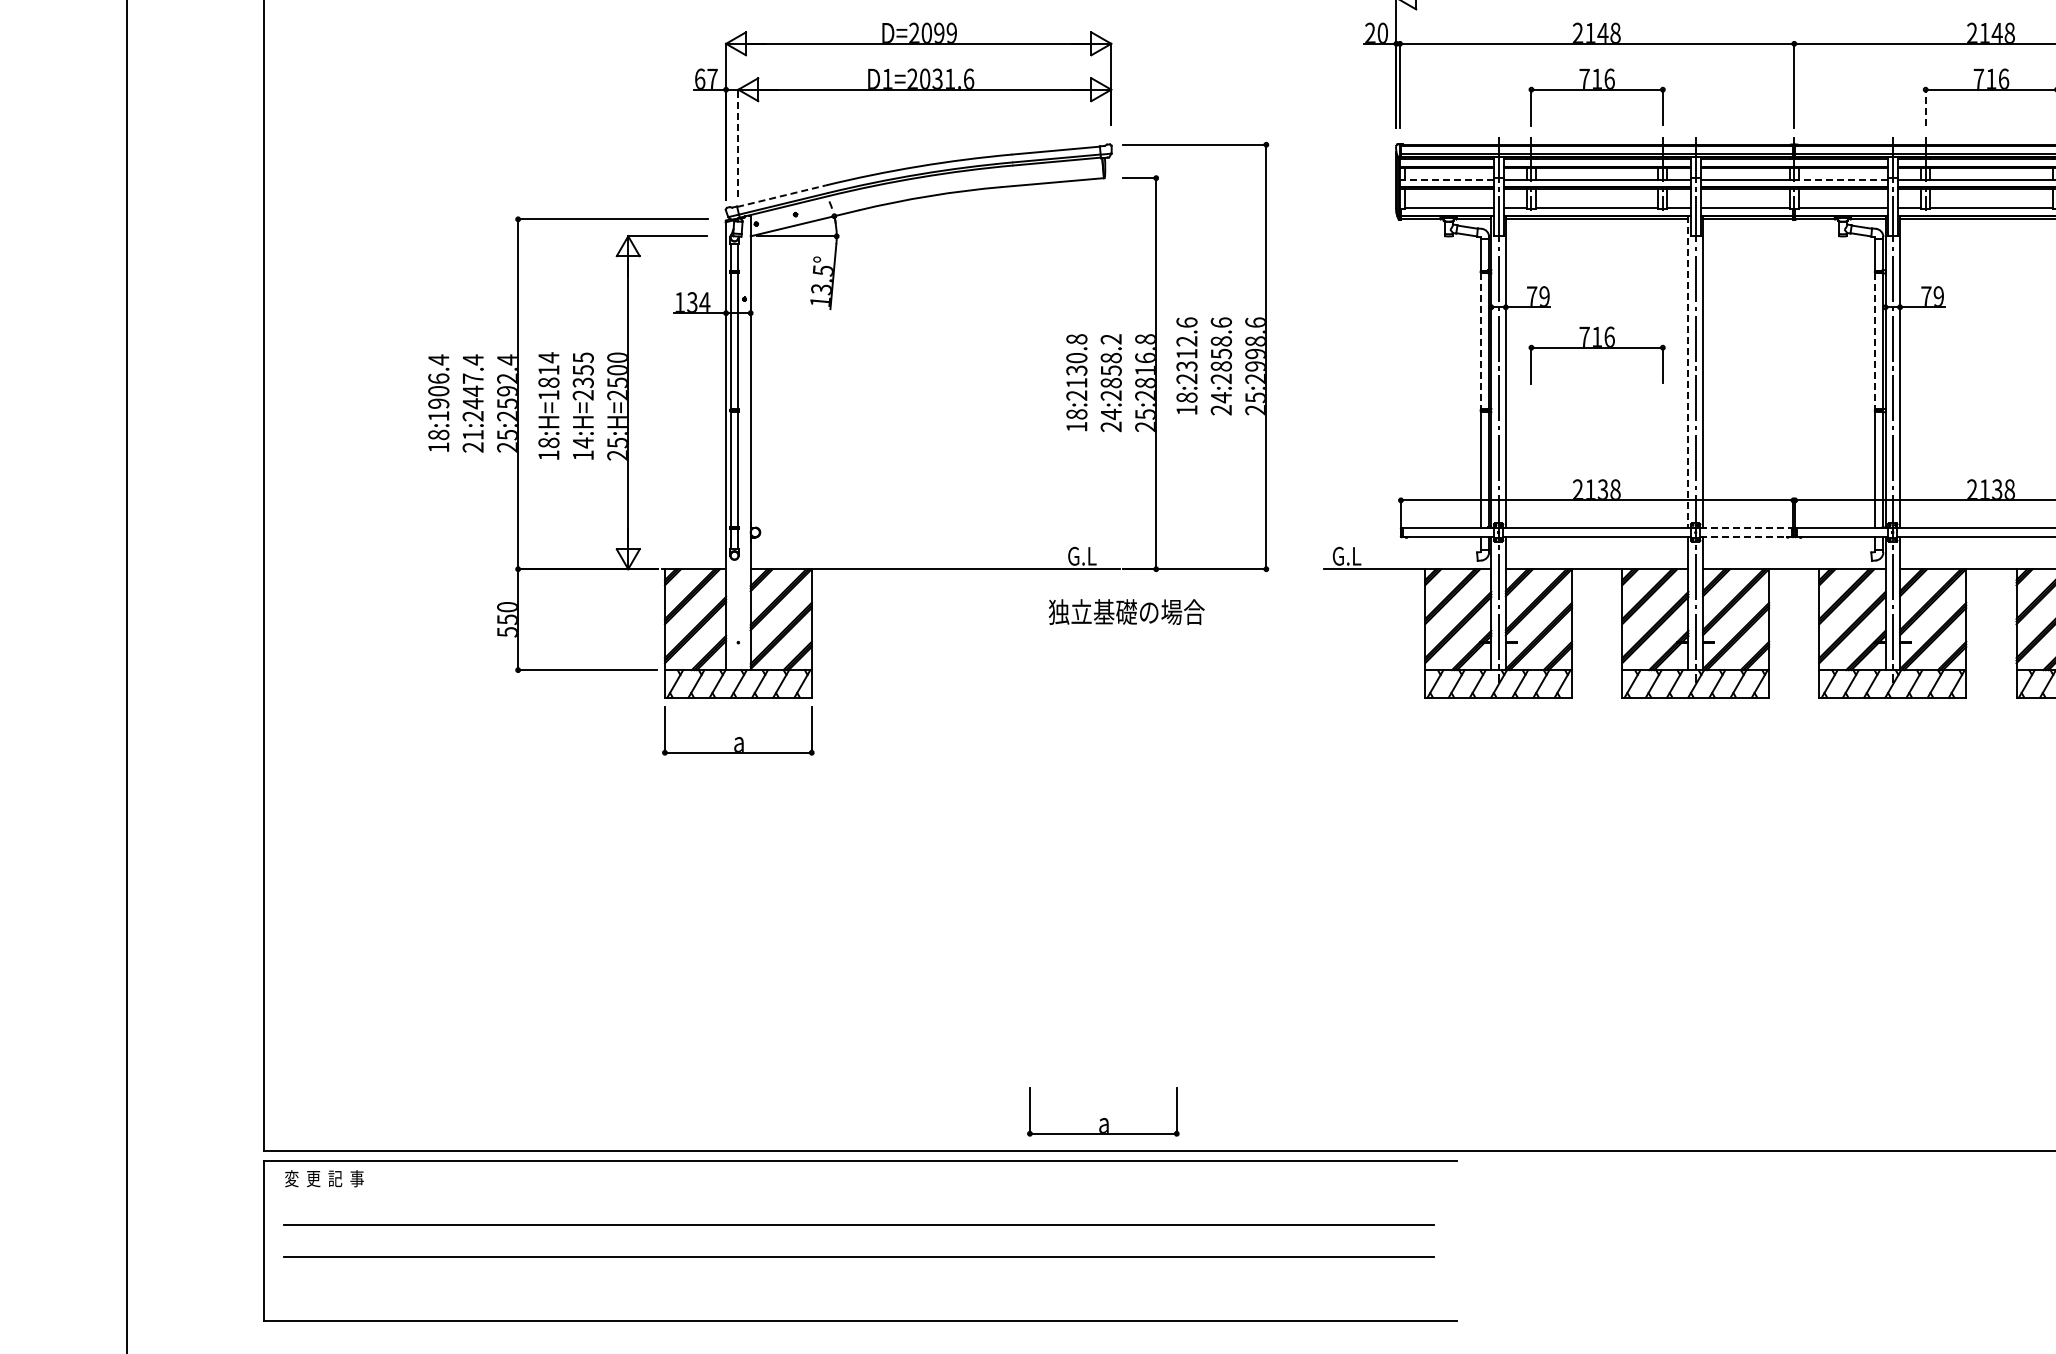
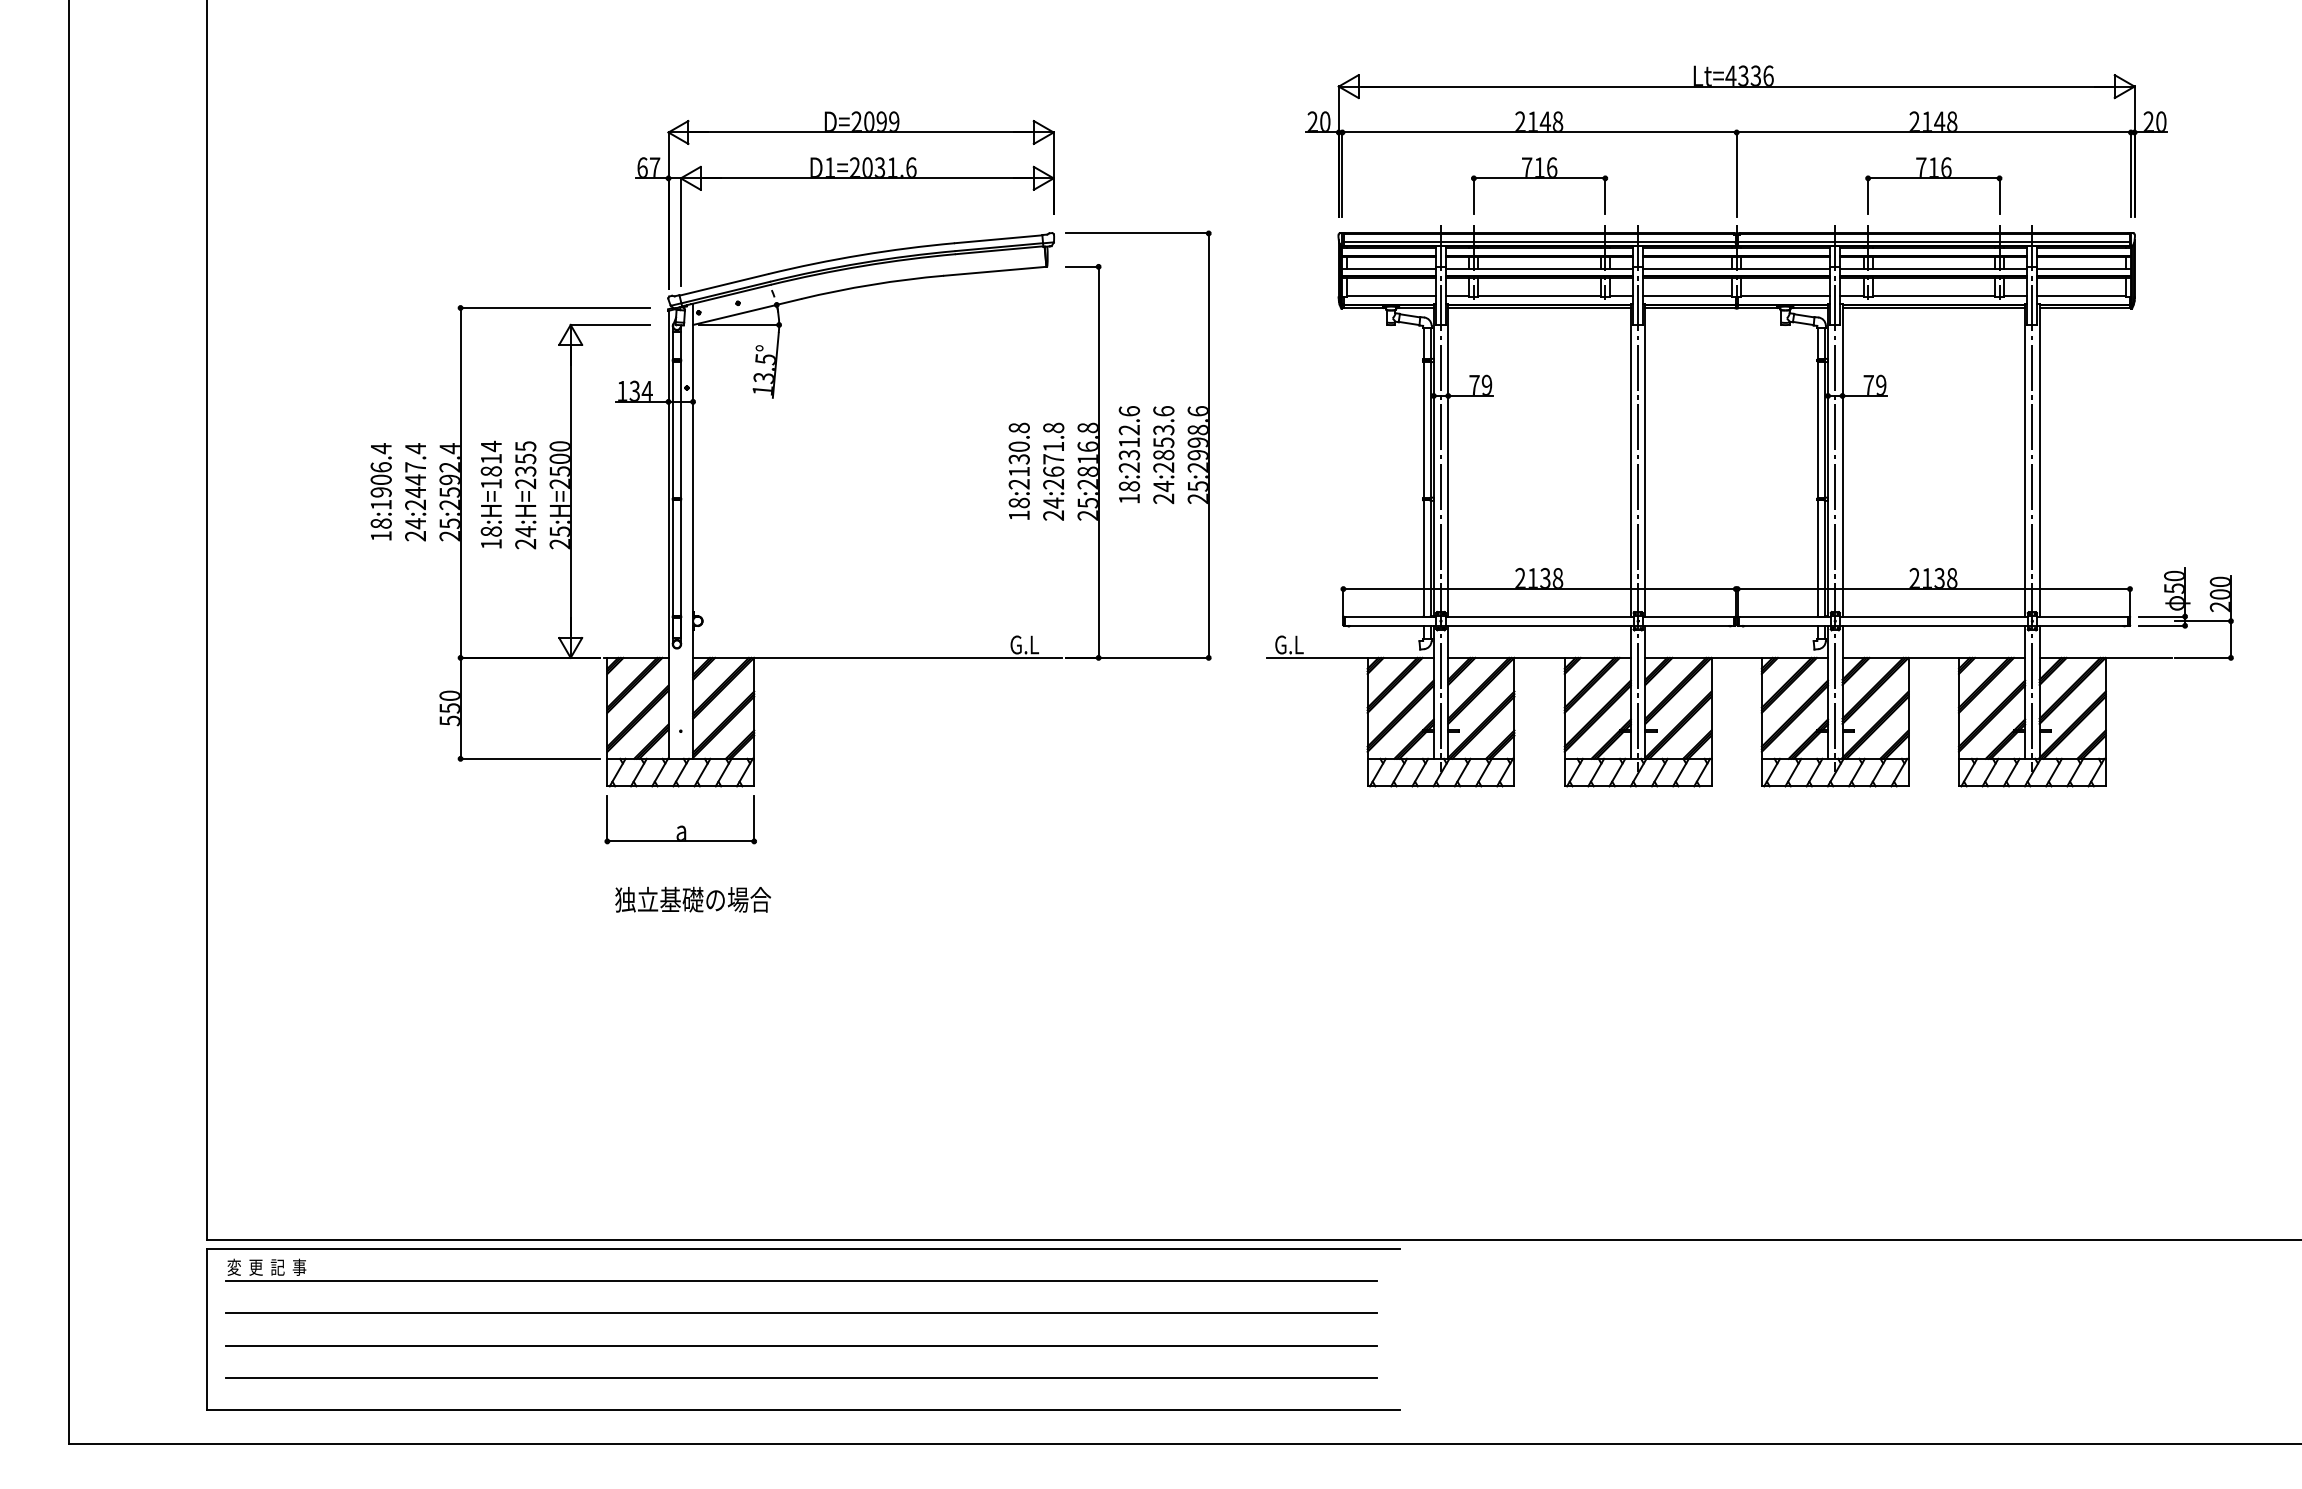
line: (1926, 106) -> (1868, 195), dashed -> solid
line: (738, 143) -> (680, 232), dashed -> solid
line: (1447, 179) -> (1389, 268), dashed -> solid
line: (1841, 179) -> (1783, 268), dashed -> solid
line: (781, 195) -> (723, 284), dashed -> solid
text: (1221, 340) -> (1163, 429), 24:2858.6 -> 24:2853.6
line: (1481, 341) -> (1423, 430), dashed -> solid
line: (1875, 341) -> (1817, 430), dashed -> solid
part: (1597, 347) -> (1539, 436), removed
text: (1111, 360) -> (1053, 449), 24:2858.2 -> 24:2671.8
line: (1688, 371) -> (1630, 460), dashed -> solid
text: (473, 434) -> (415, 523), 21:2447.4 -> 24:2447.4
text: (583, 455) -> (525, 544), 14:H=2355 -> 24:H=2355
line: (1746, 527) -> (1688, 616), dashed -> solid
line: (1746, 536) -> (1688, 625), dashed -> solid
text: (1127, 611) -> (693, 899), moved
part: (1103, 1111) -> (1045, 1200), removed
line: (859, 1192) -> (801, 1281), added
line: (859, 1288) -> (801, 1377), added

